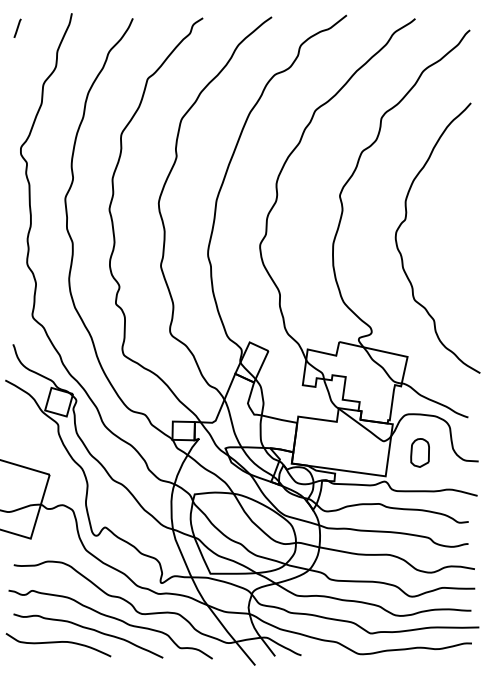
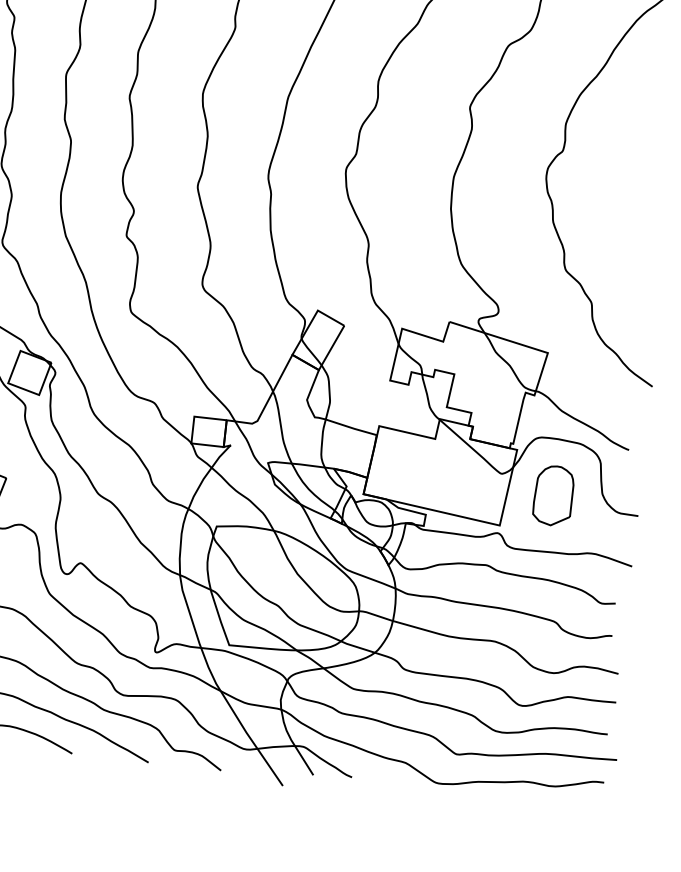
part: (419, 452) -> (552, 495), size x1.43

